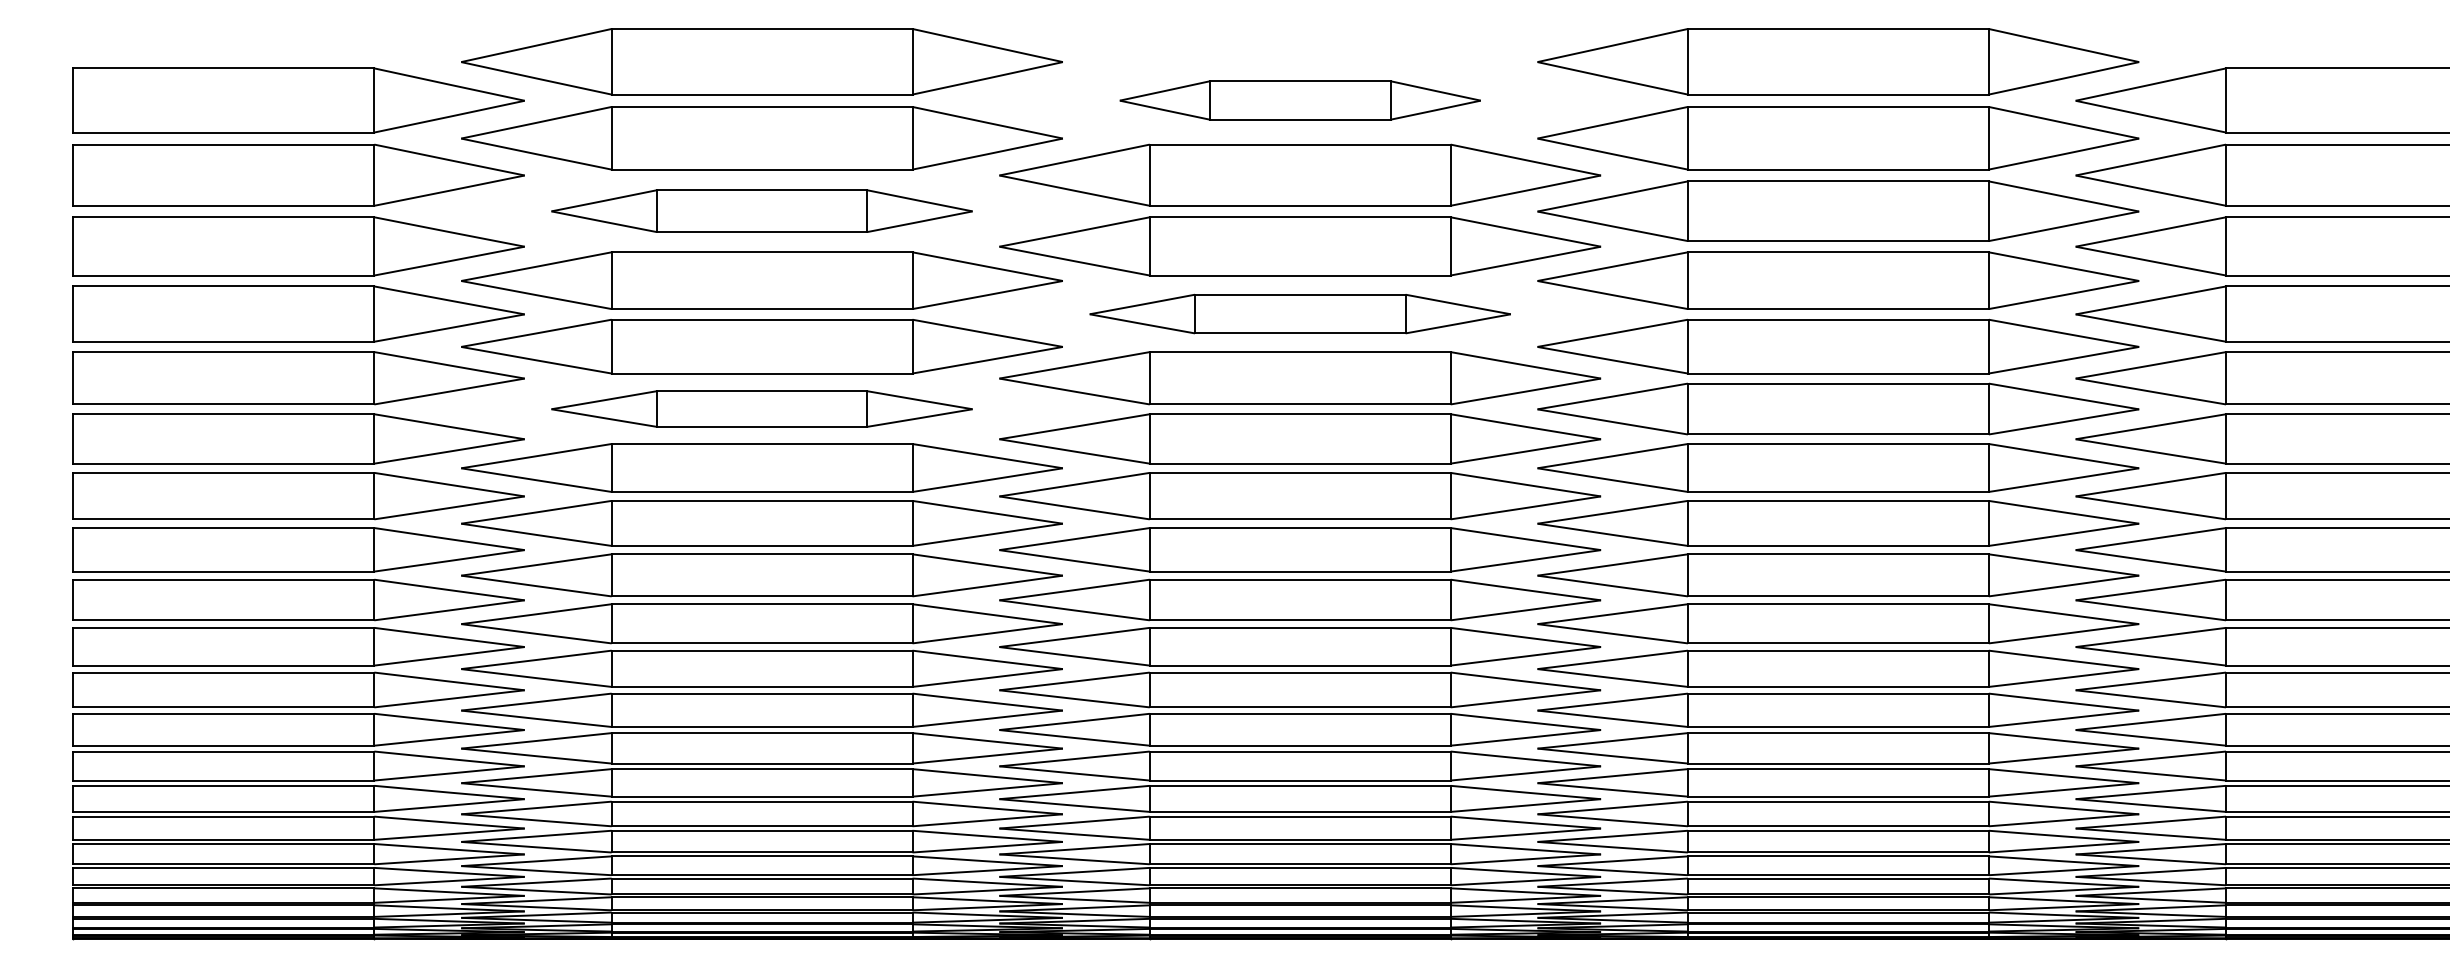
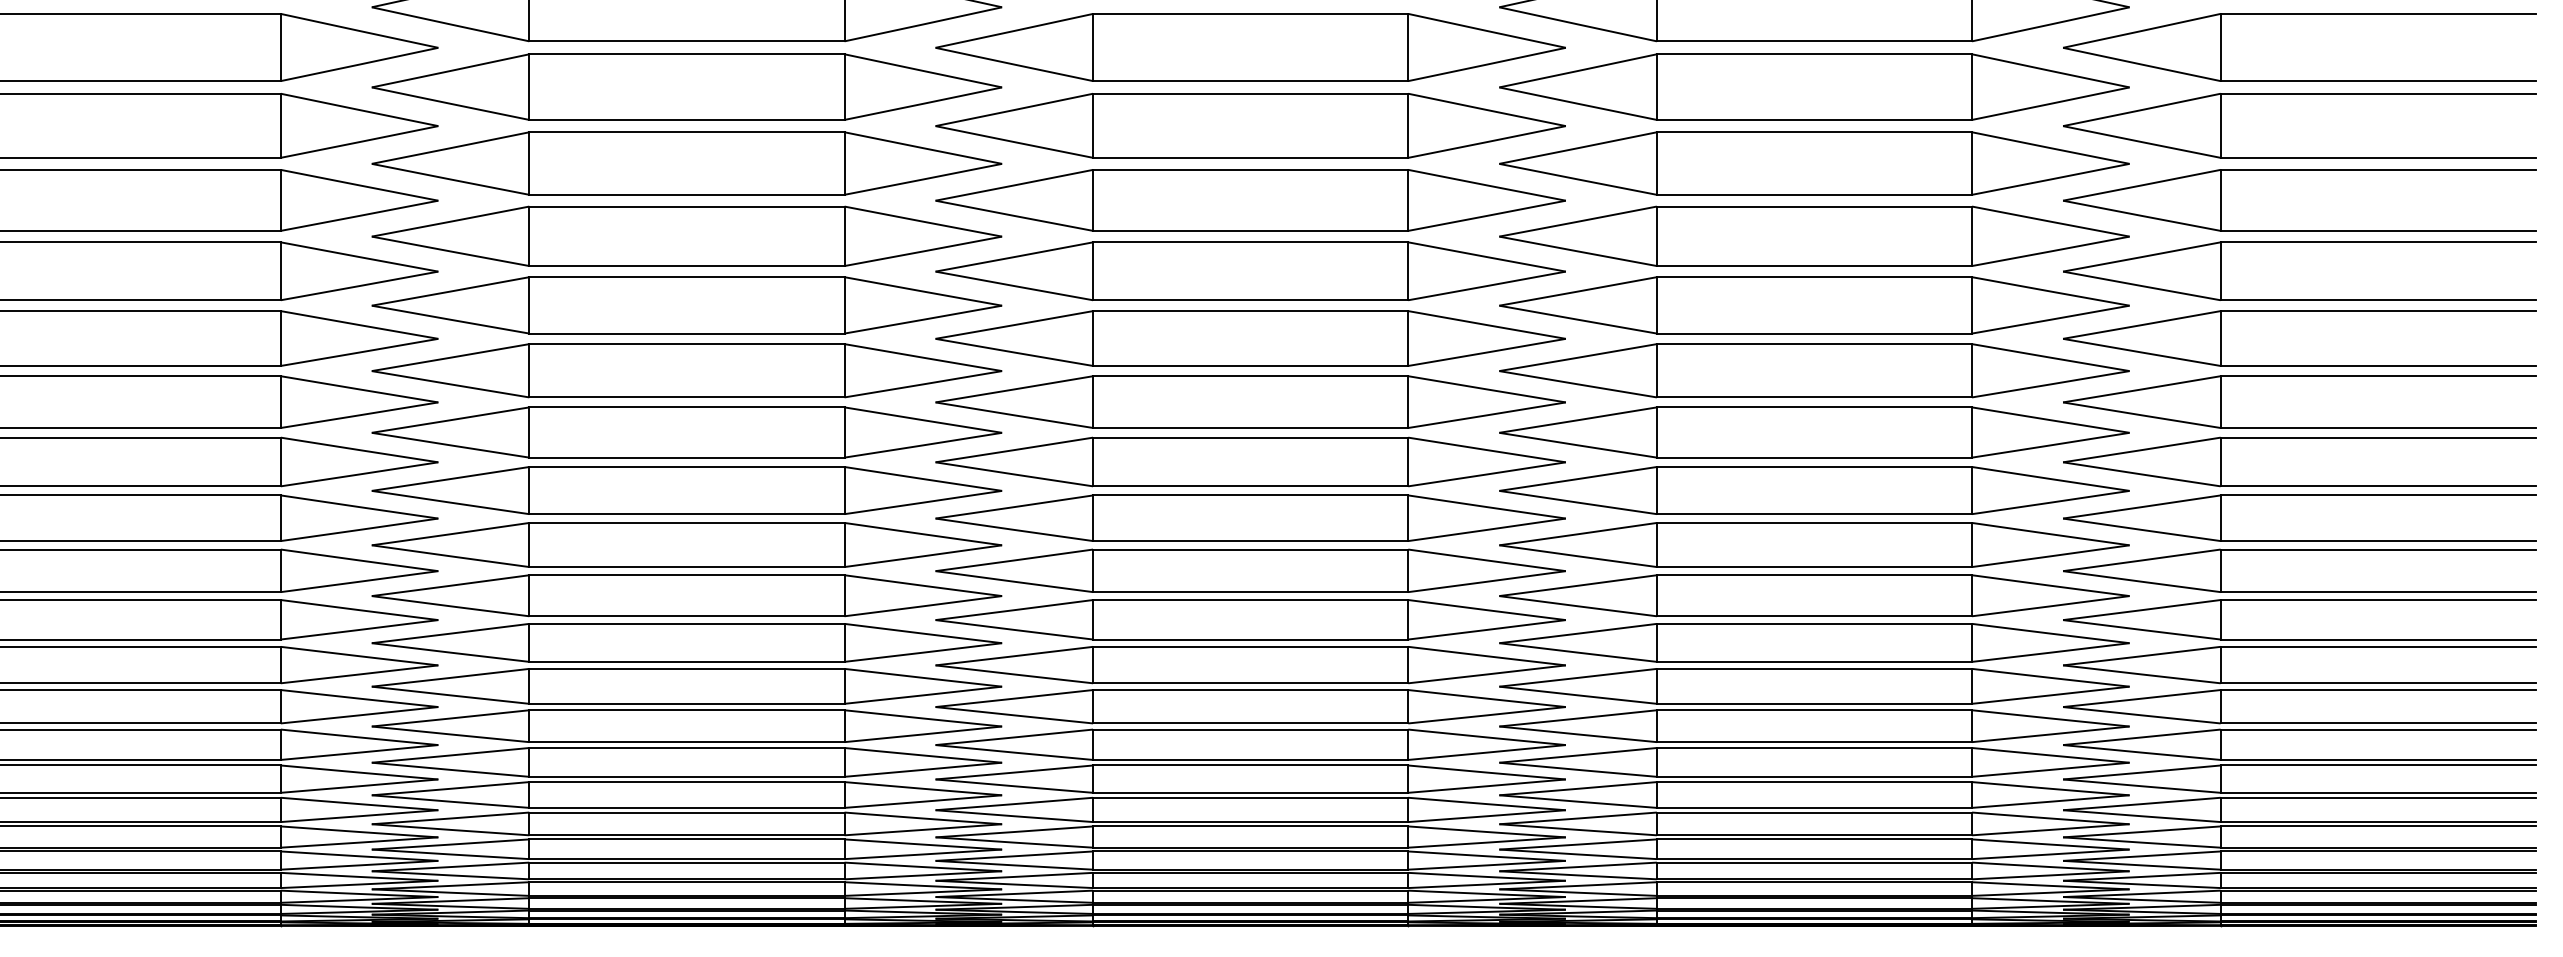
part: (1300, 100) -> (1251, 47), size x1.67
part: (761, 210) -> (686, 162), size x1.43
part: (1300, 313) -> (1251, 270), size x1.43
part: (761, 408) -> (686, 370), size x1.43

